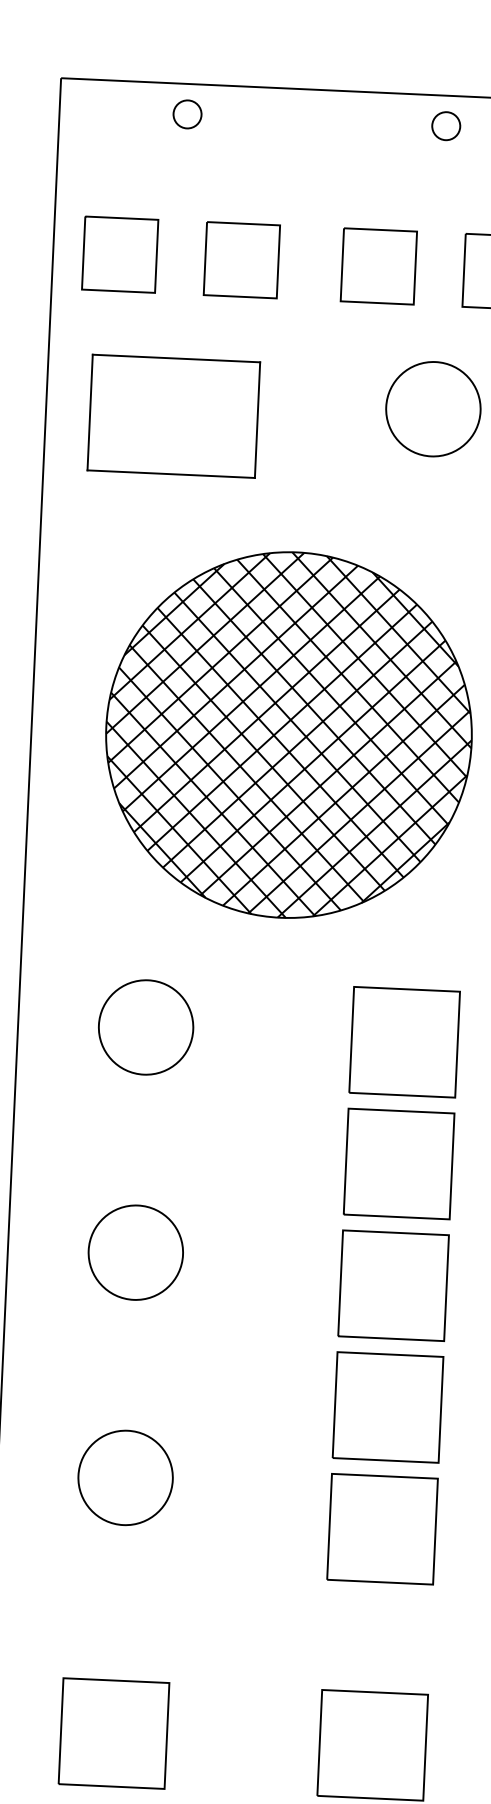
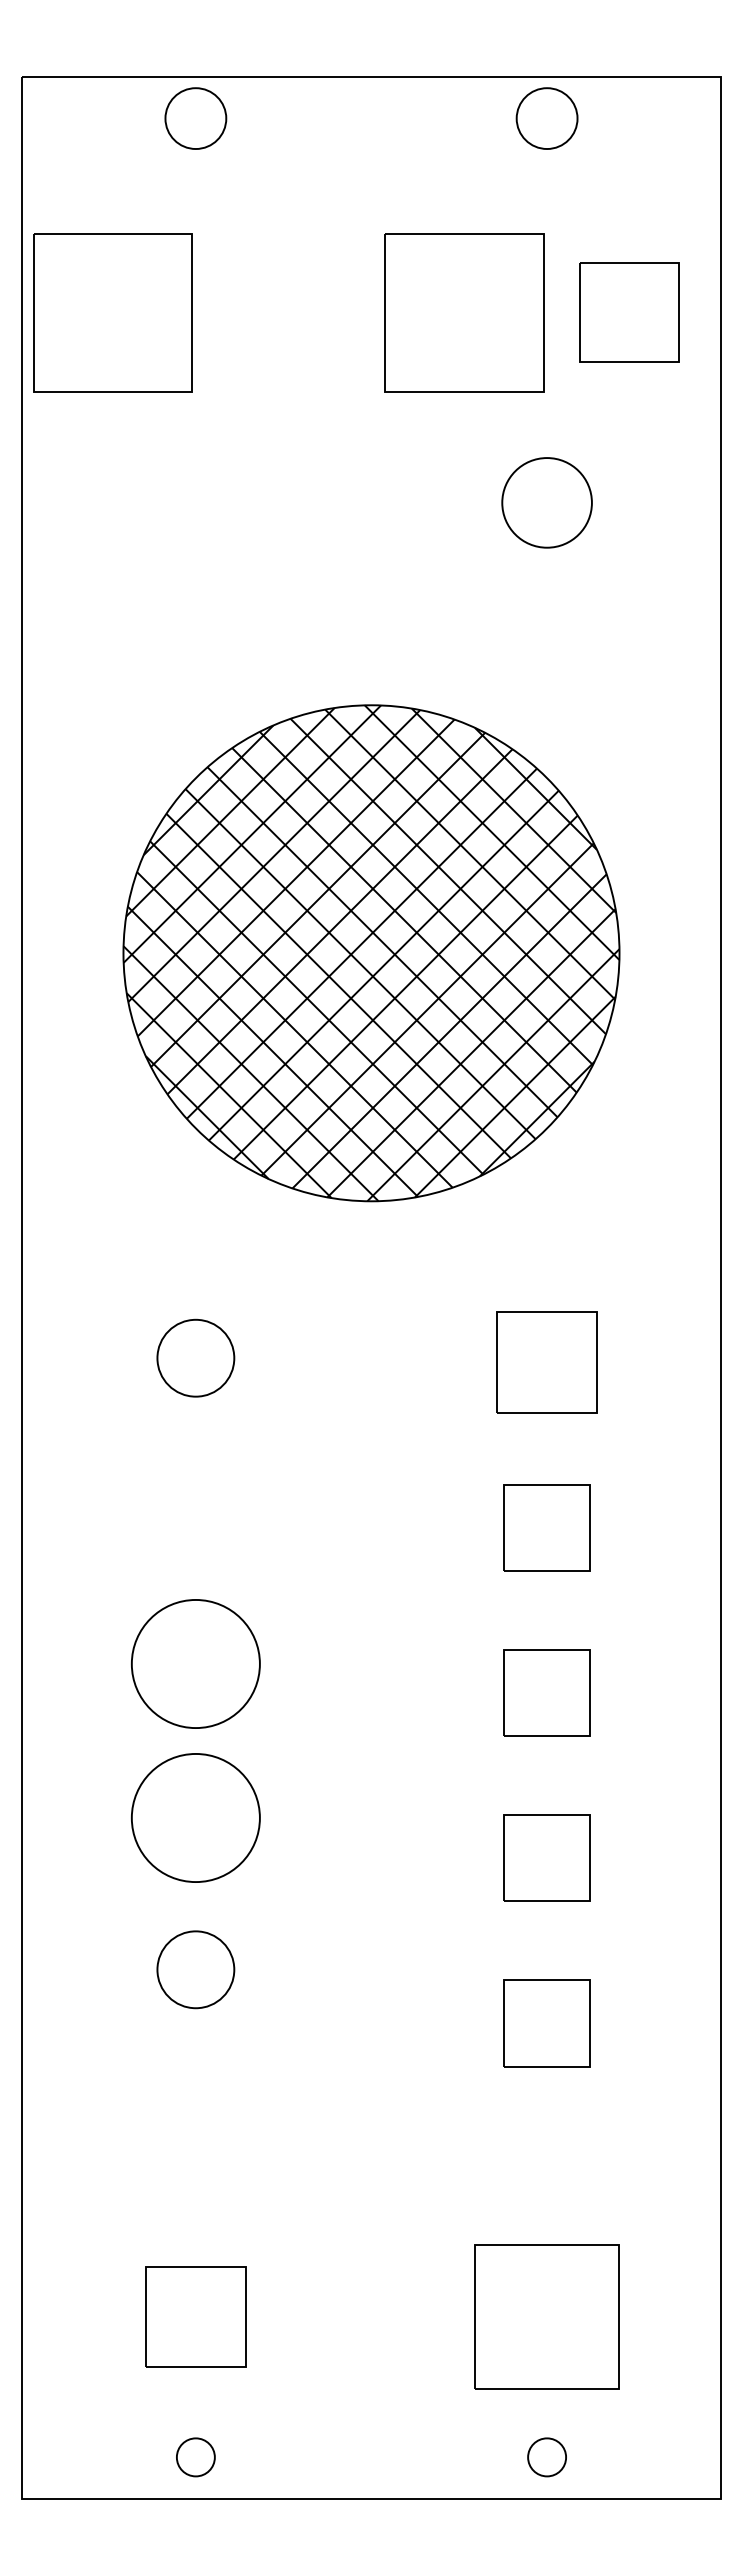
circle: (187, 114) -> (195, 118), size x1.6
circle: (446, 126) -> (547, 118), size x1.6
part: (120, 254) -> (113, 312), size x1.6
part: (241, 260) -> (278, 312), removed
part: (378, 266) -> (464, 312), size x1.6
circle: (433, 408) -> (547, 502), size x0.7
part: (173, 416) -> (195, 528), removed
circle: (145, 1027) -> (195, 1358), size x0.6
part: (404, 1041) -> (546, 1361), size x0.7
part: (398, 1163) -> (546, 1527), size x0.6
part: (393, 1285) -> (546, 1692), size x0.6
circle: (130, 1365) -> (195, 1817), added
part: (387, 1406) -> (546, 1857), size x0.6
circle: (125, 1477) -> (195, 1969), size x0.6
part: (382, 1529) -> (546, 2023), size x0.6
part: (113, 1733) -> (195, 2316), size x0.7

